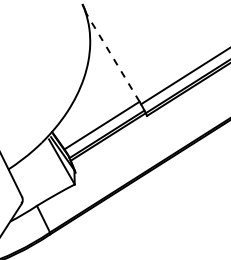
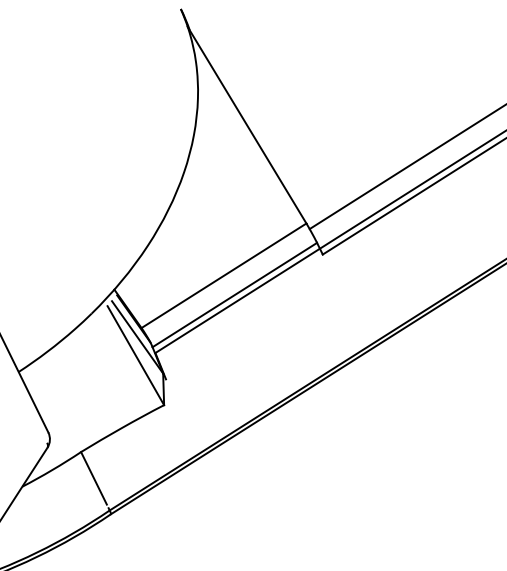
line: (112, 56) -> (246, 124), dashed -> solid

